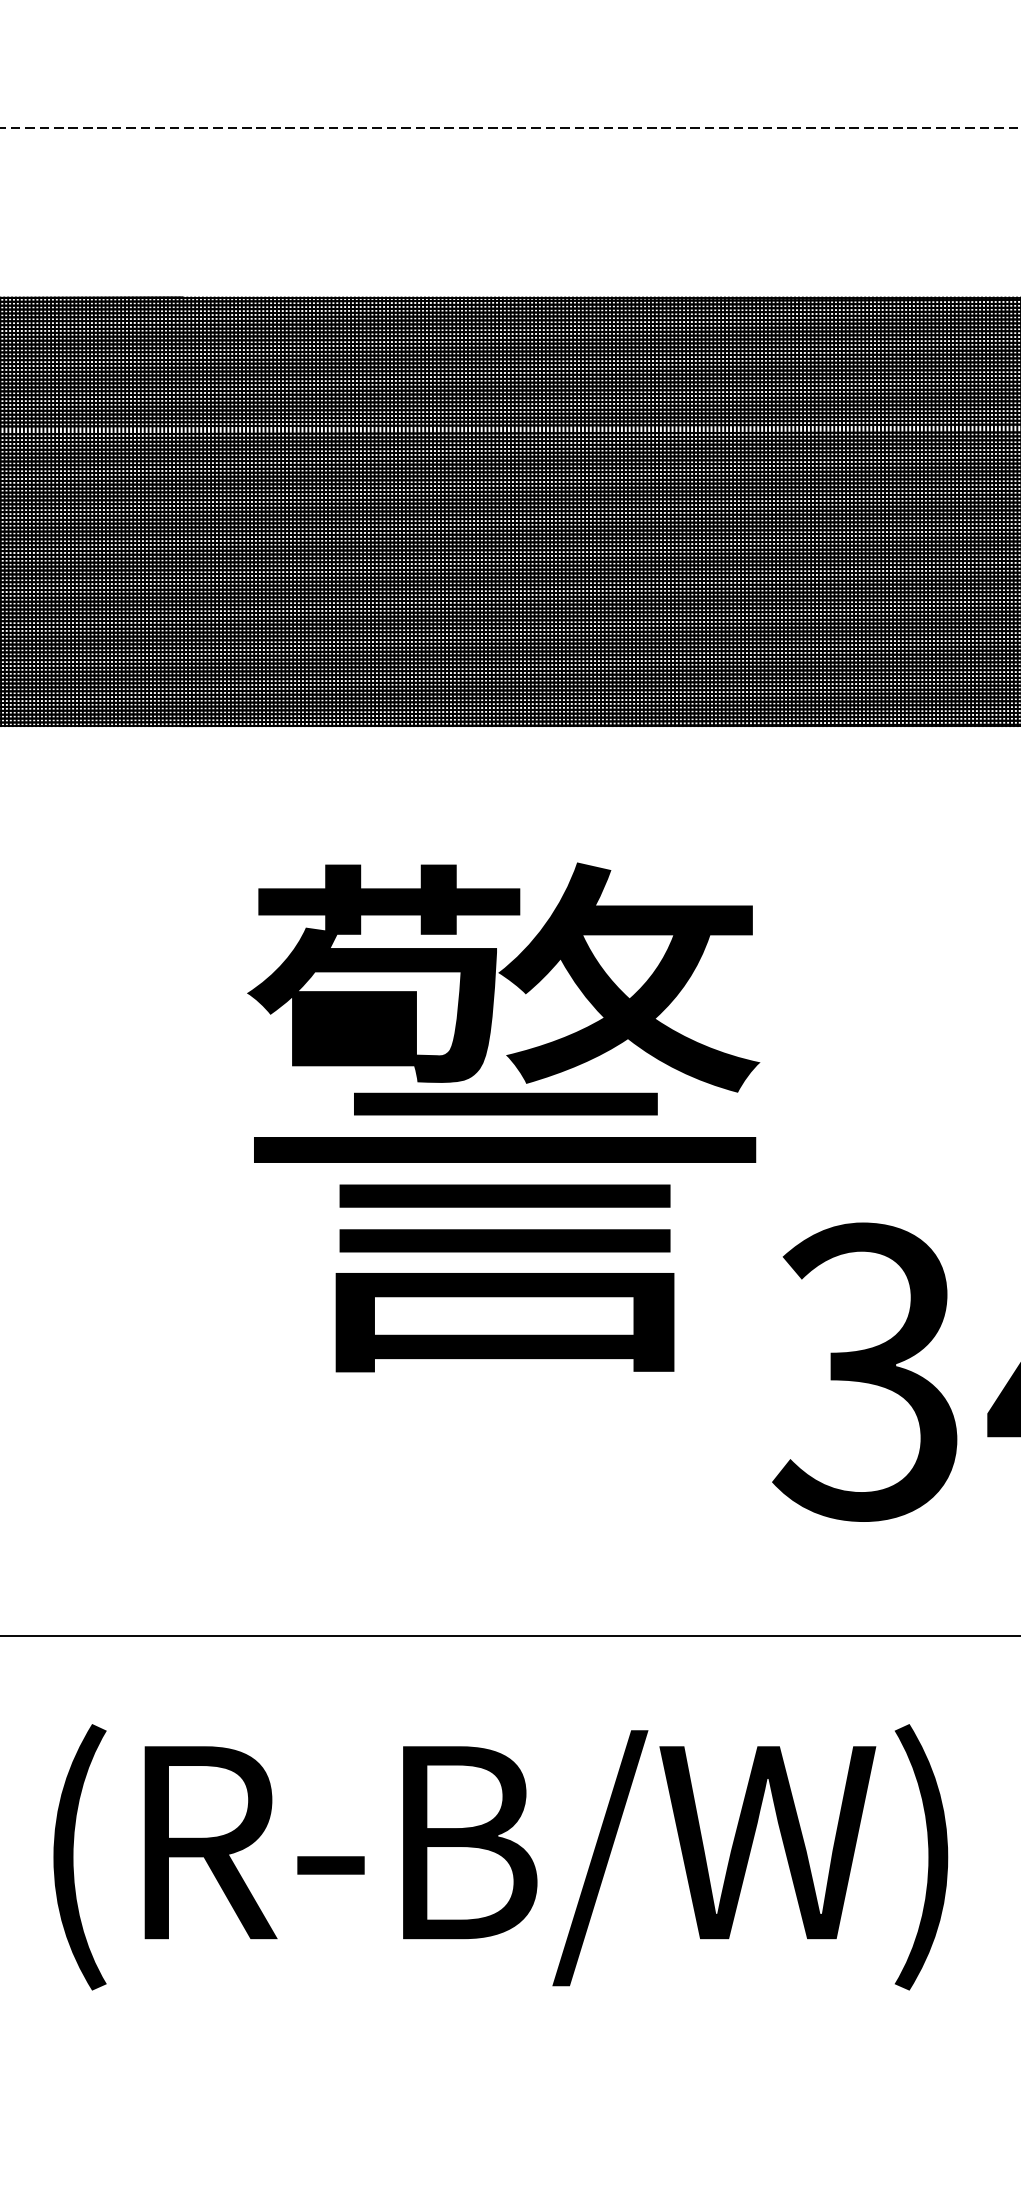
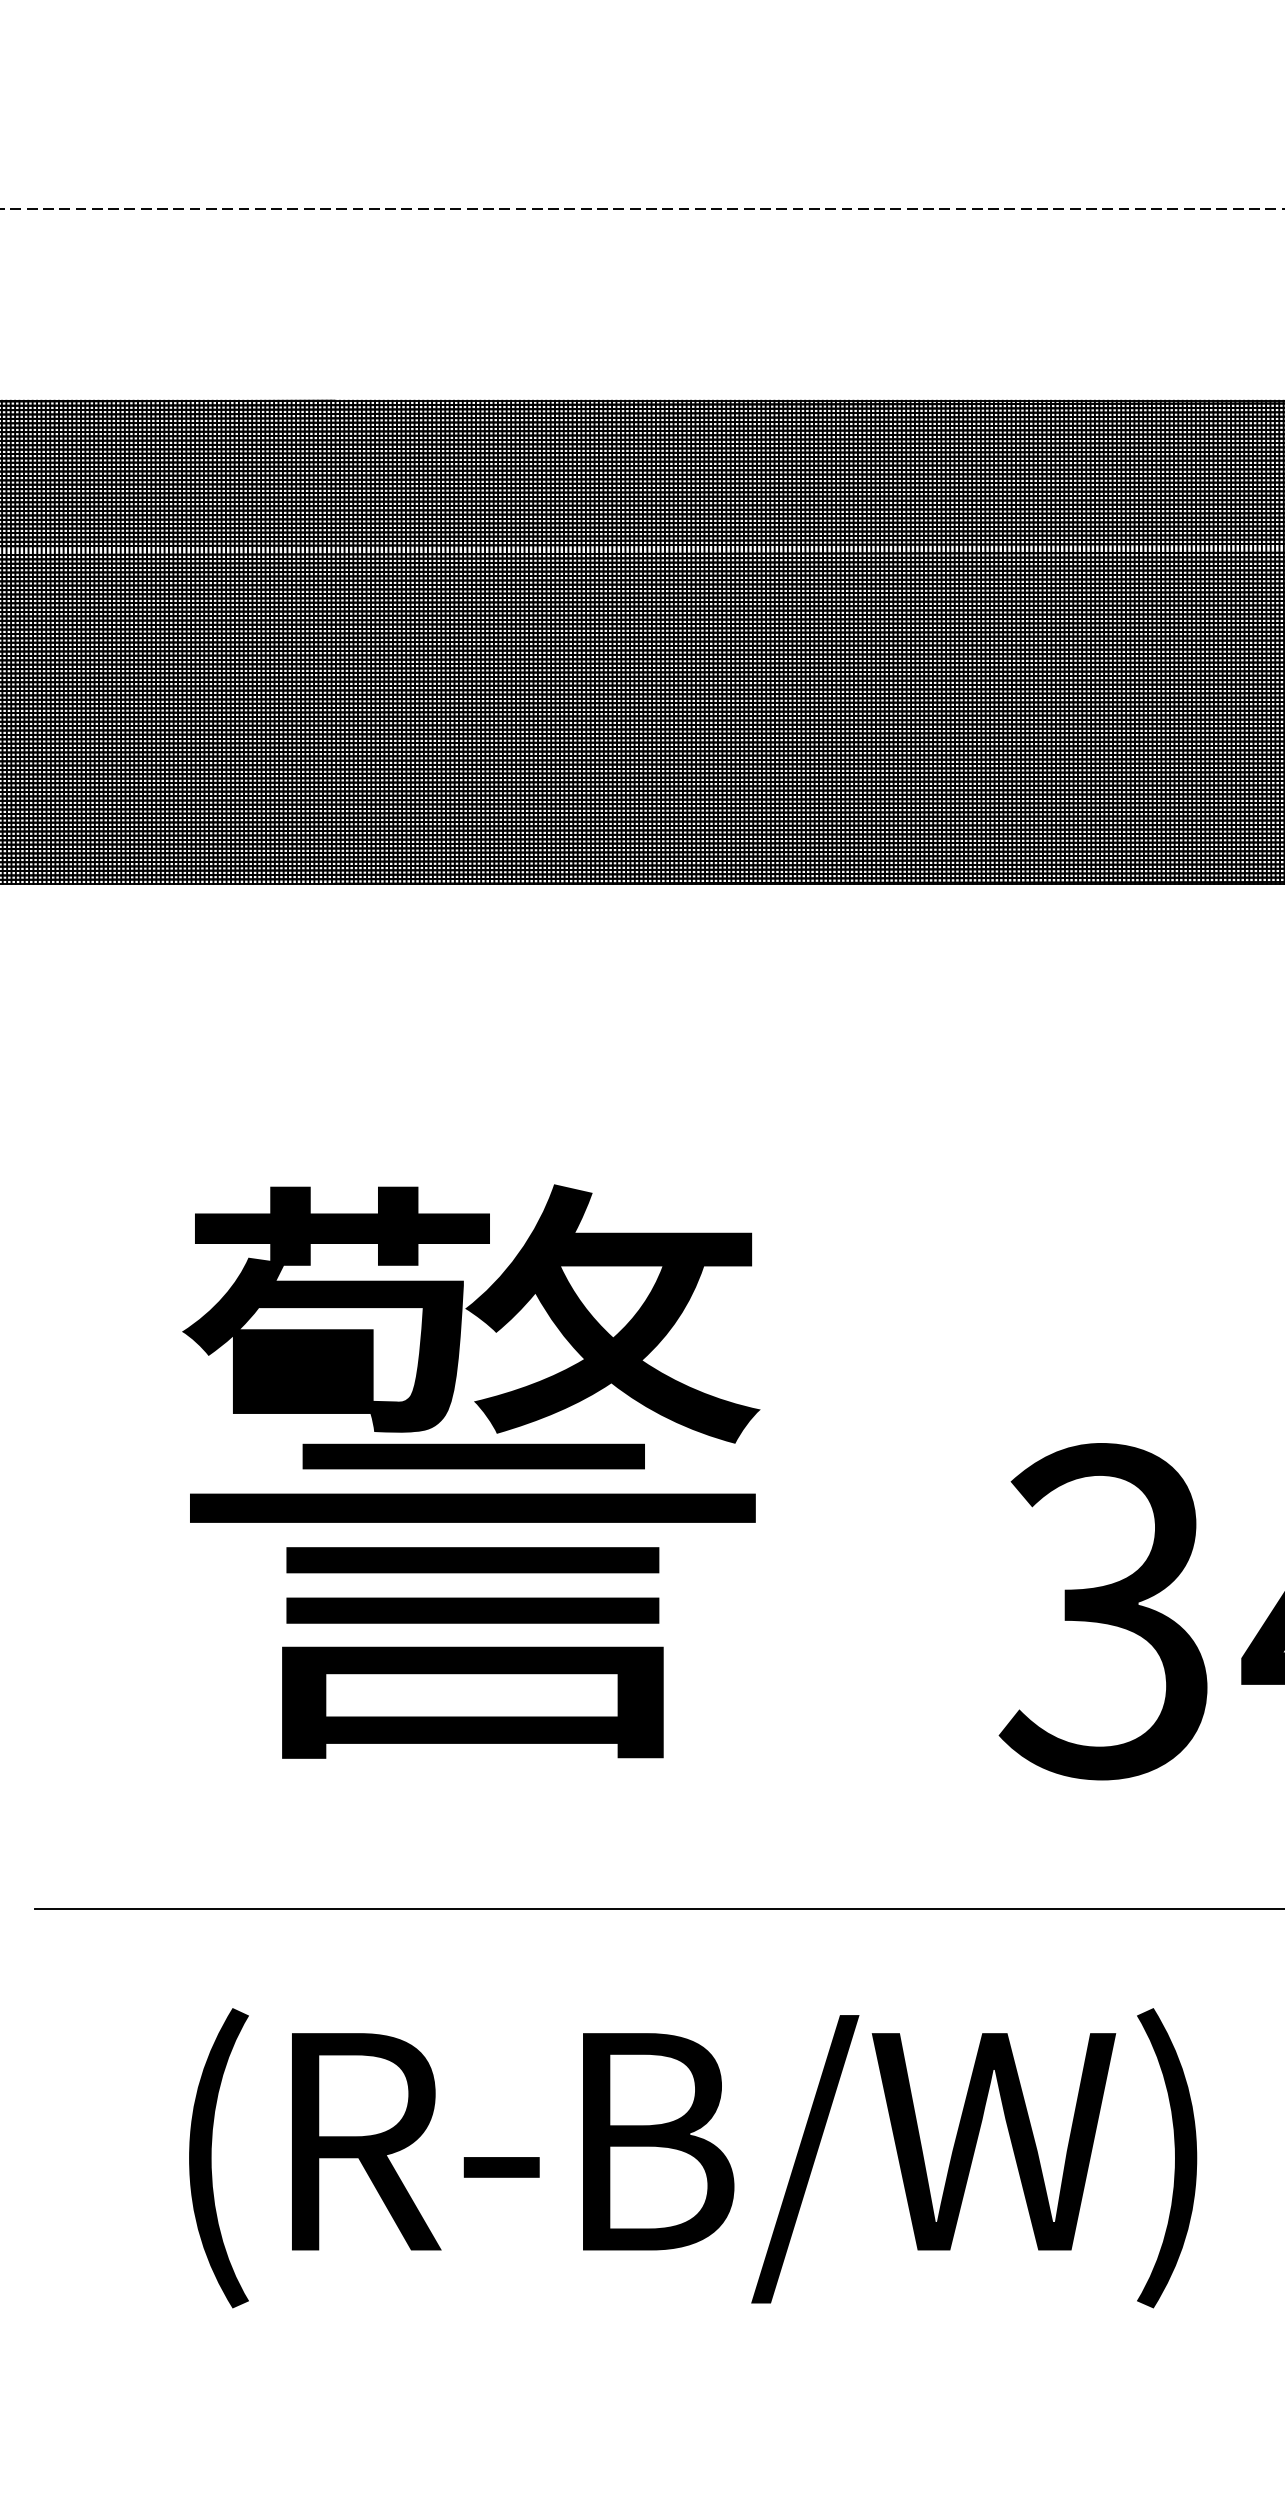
text: (503, 1117) -> (471, 1471), moved

